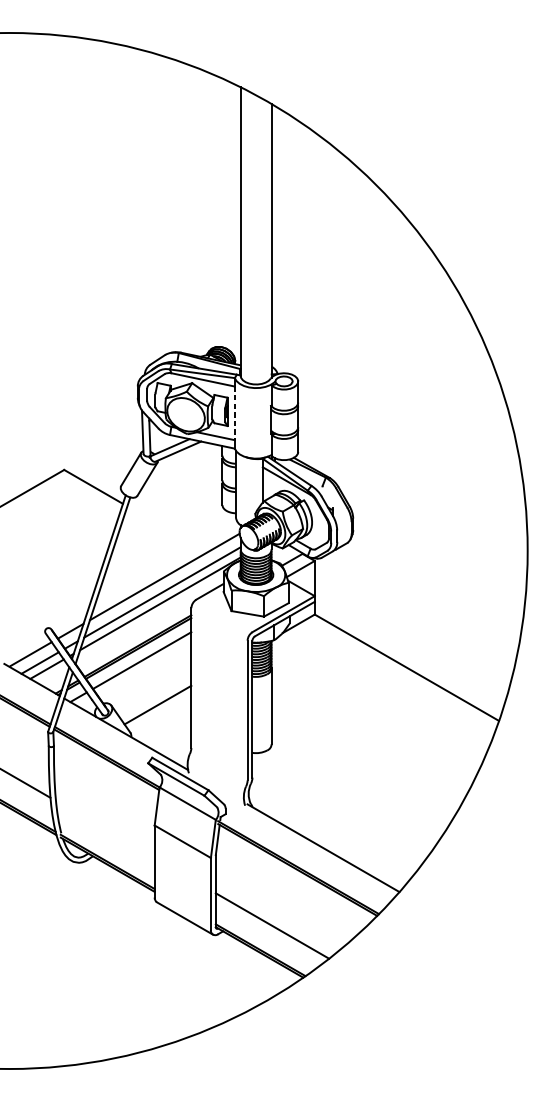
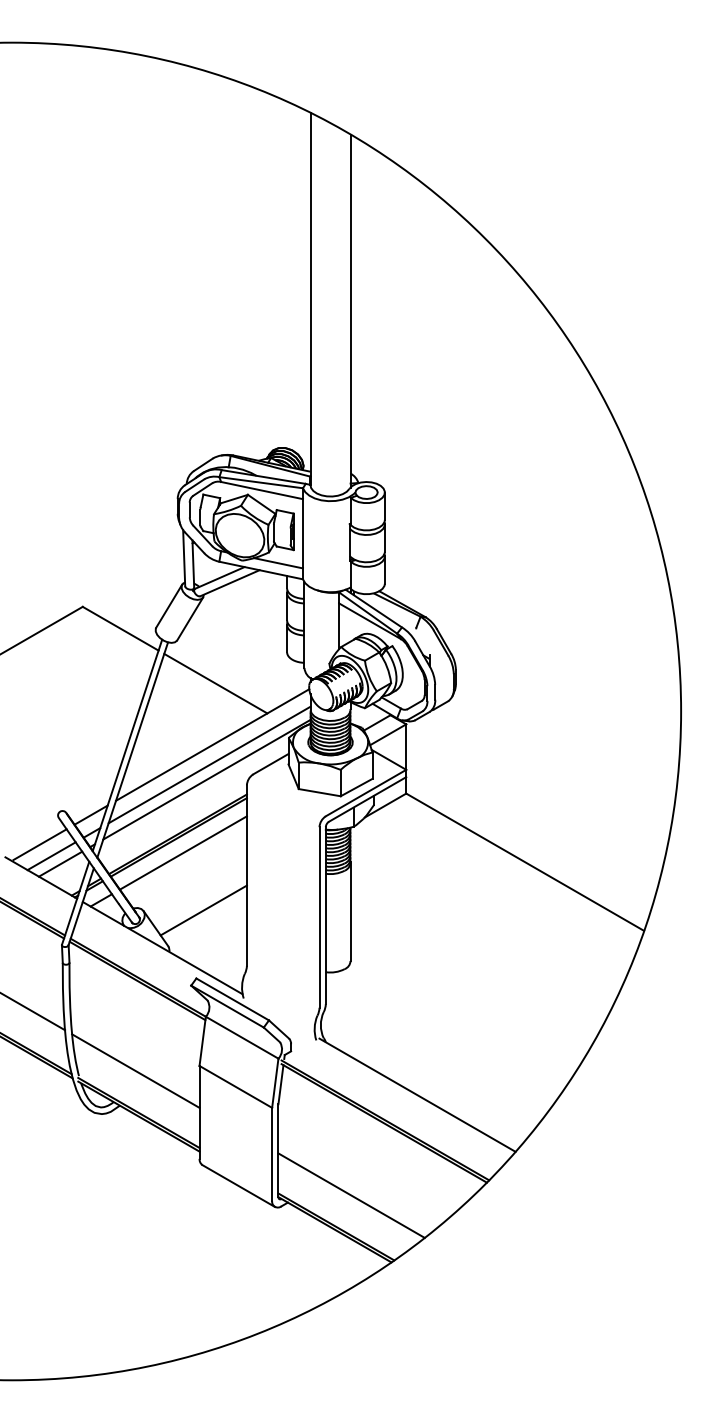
line: (234, 413) -> (302, 533), dashed -> solid
line: (167, 529) -> (215, 683), added
line: (105, 829) -> (135, 1070), added

